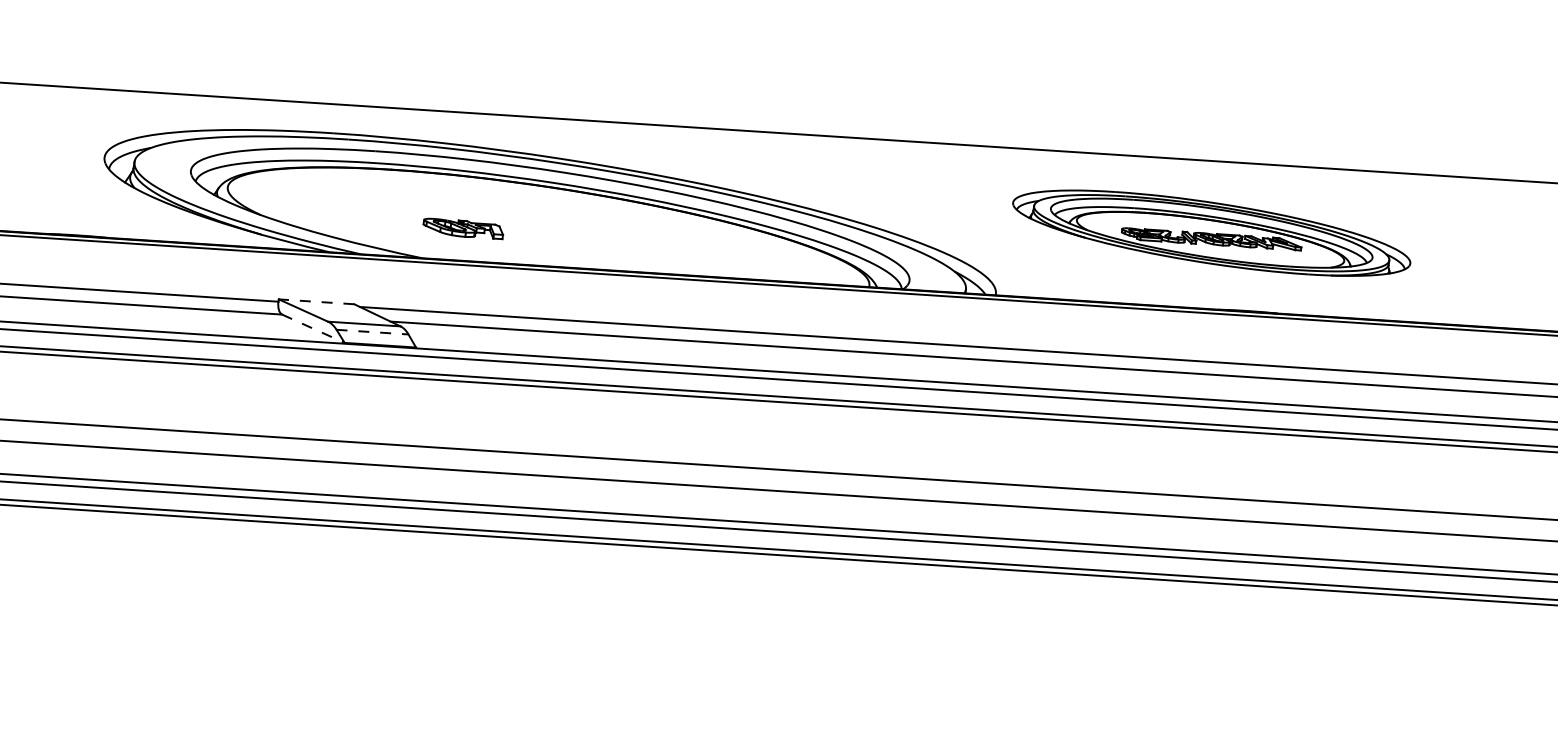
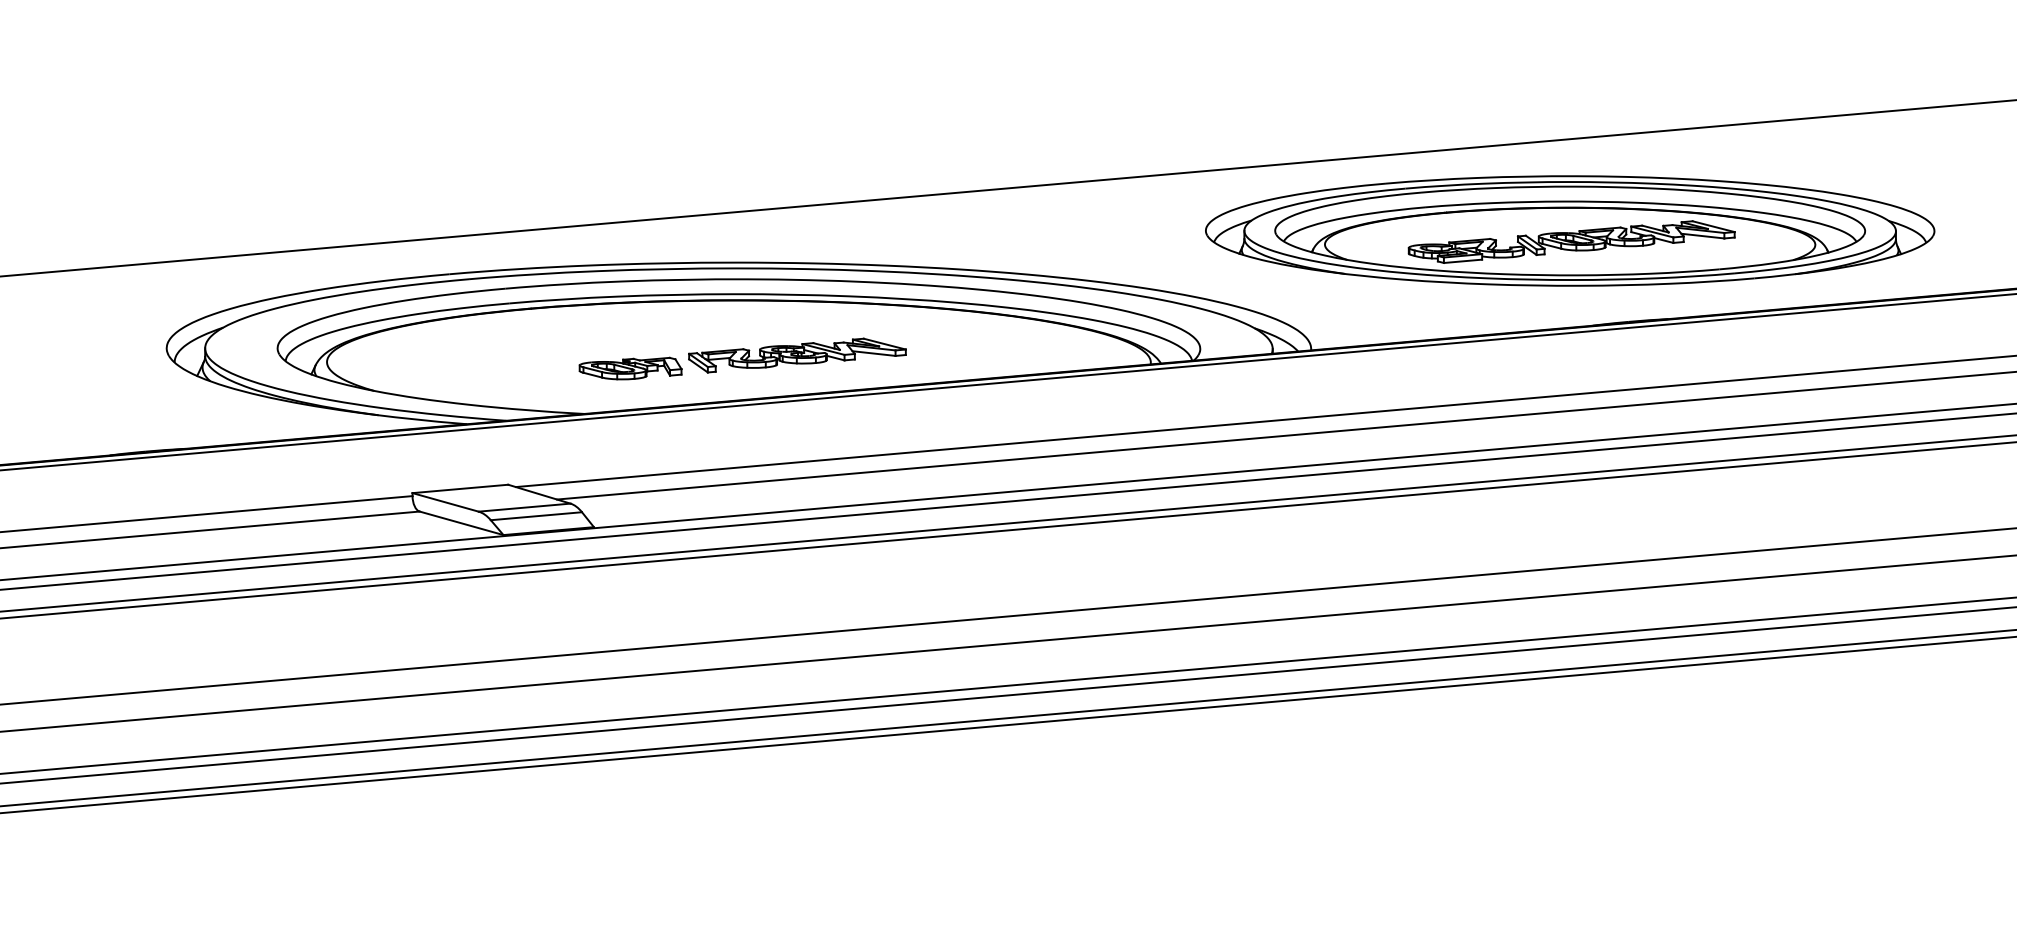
part: (1211, 232) -> (1570, 230), size x1.43
part: (595, 238) -> (797, 355), added
line: (315, 301) -> (459, 488), dashed -> solid
line: (313, 328) -> (461, 523), dashed -> solid
line: (372, 332) -> (536, 516), dashed -> solid

